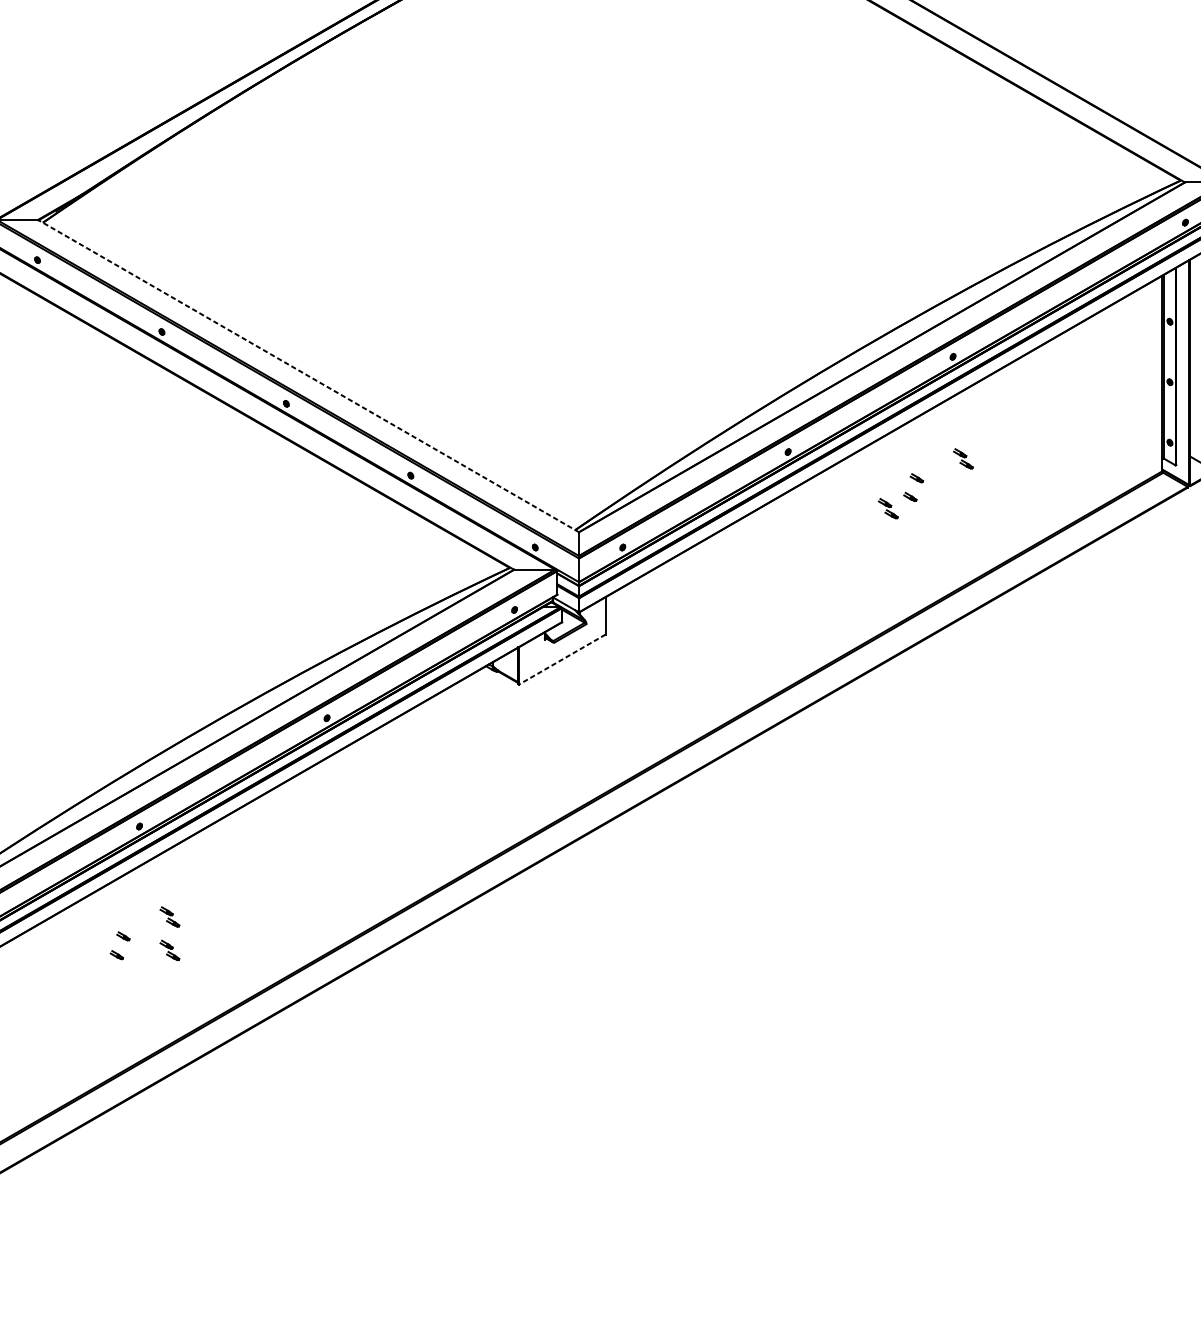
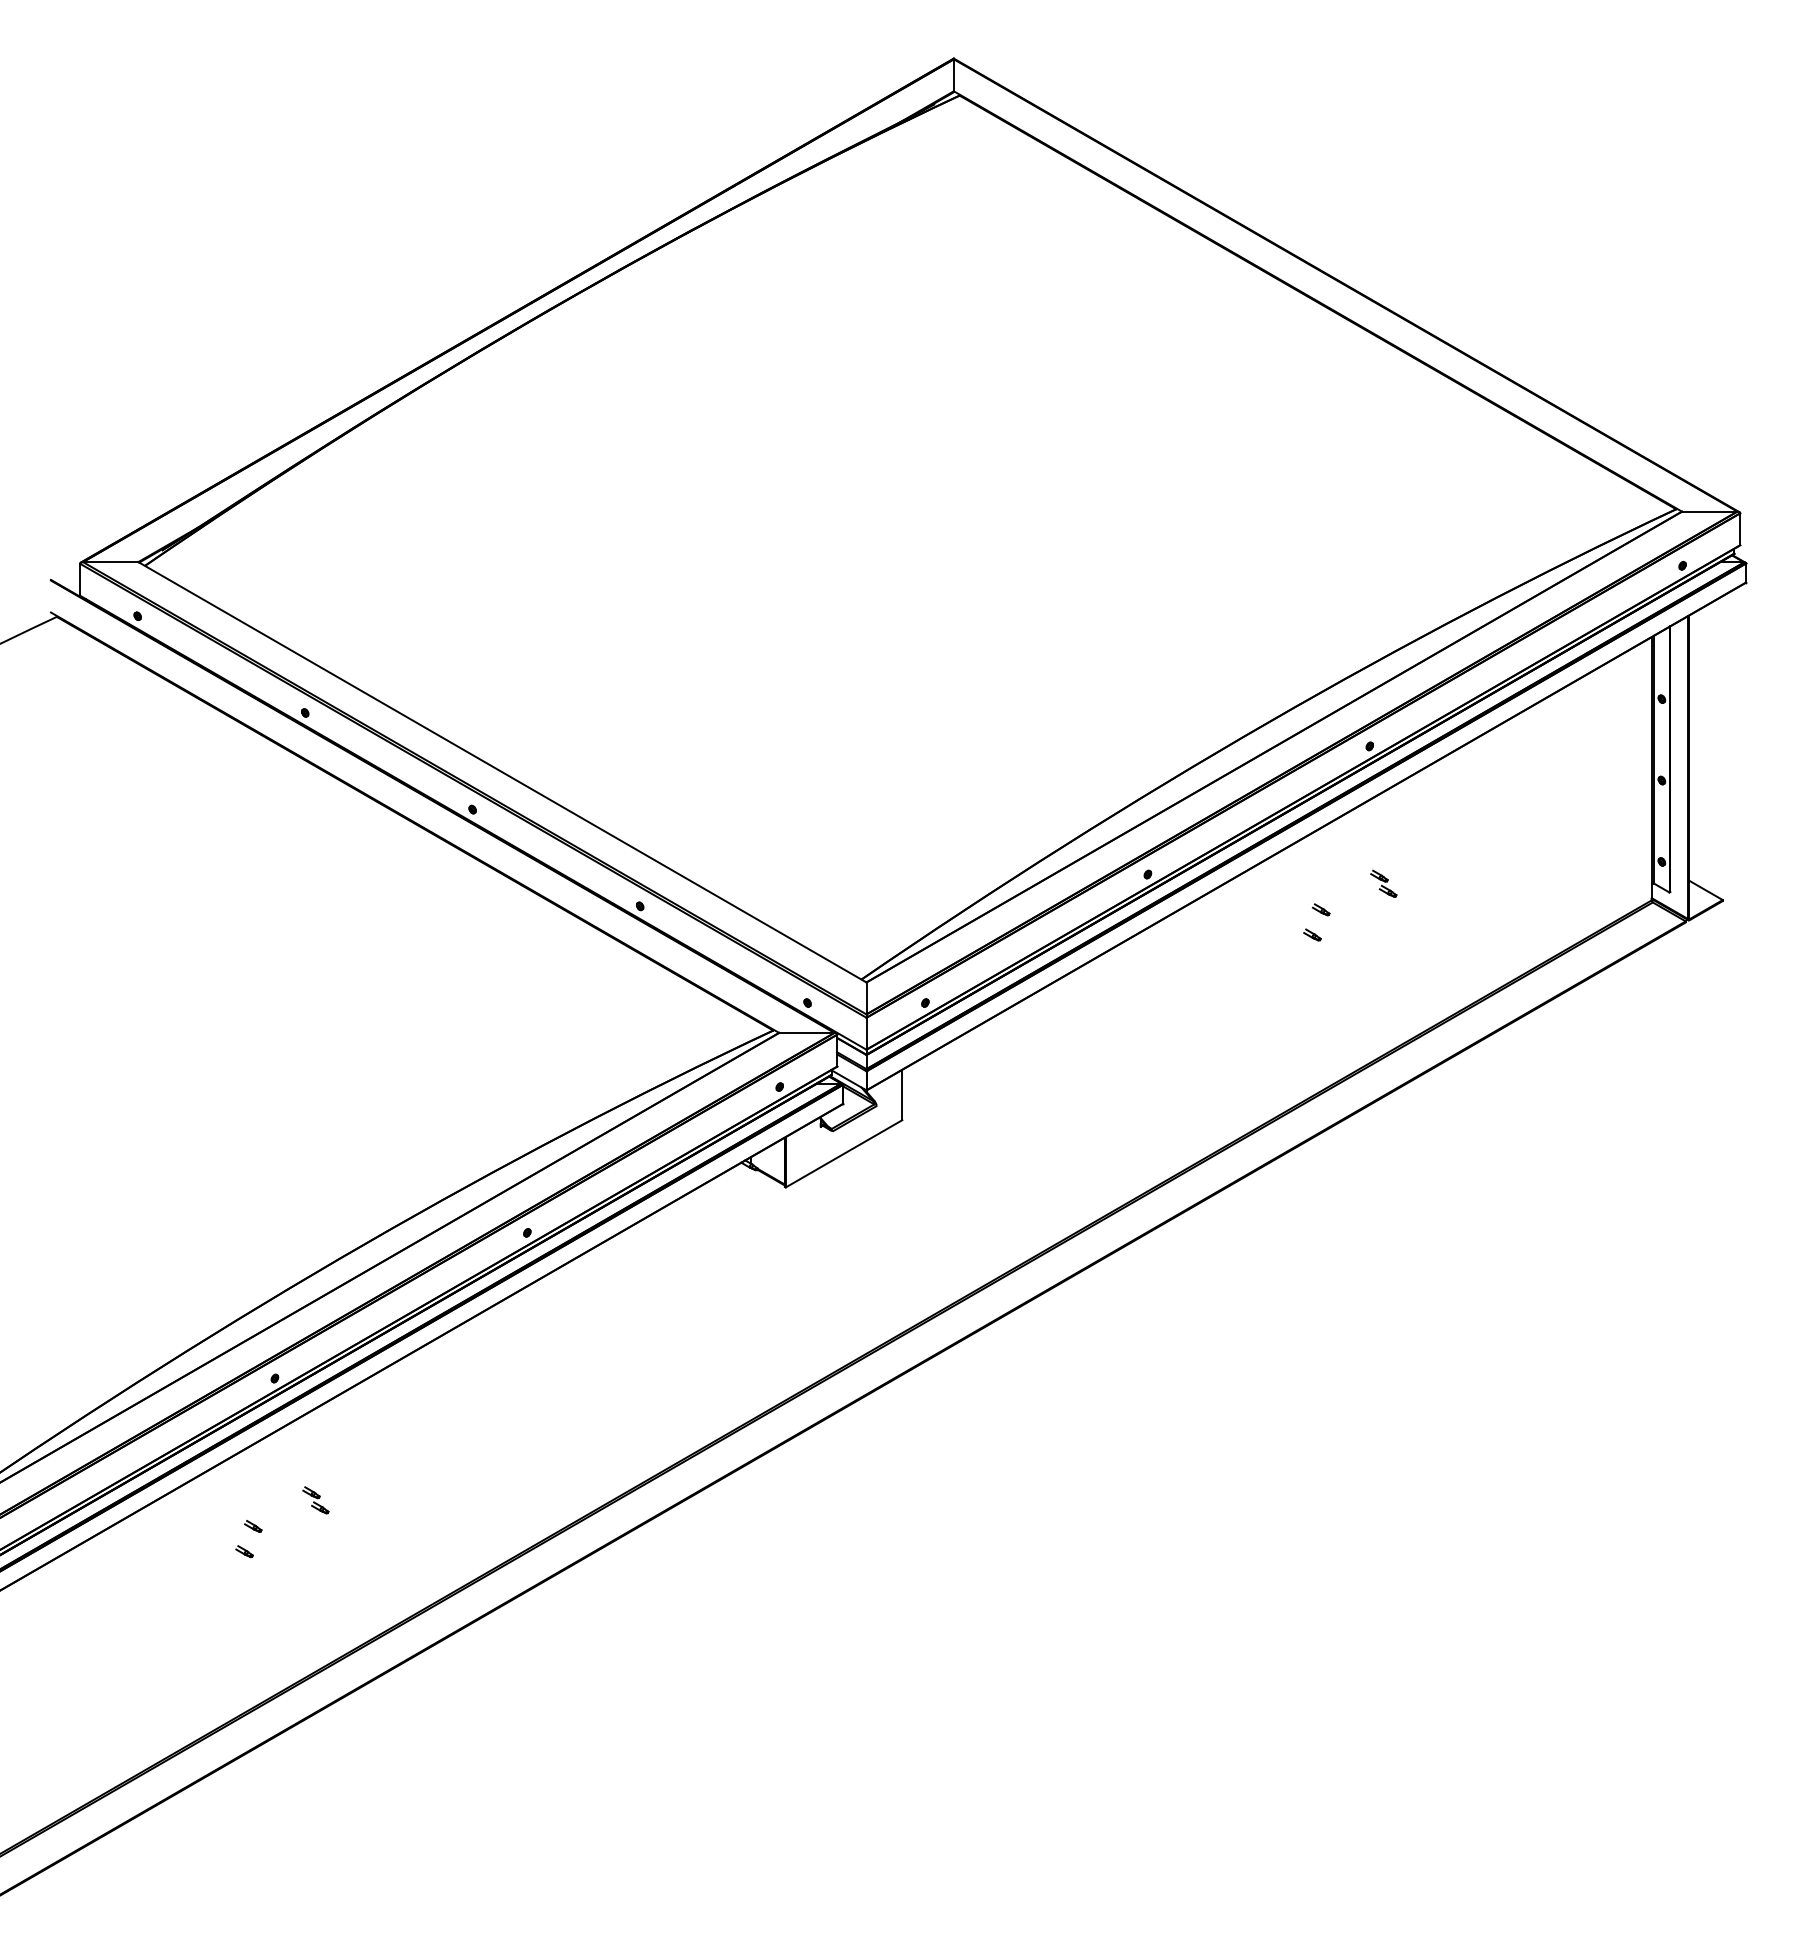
line: (308, 376) -> (502, 772), dashed -> solid
part: (888, 508) -> (1282, 950), removed
line: (561, 660) -> (843, 1154), dashed -> solid
part: (169, 950) -> (315, 1545), removed

